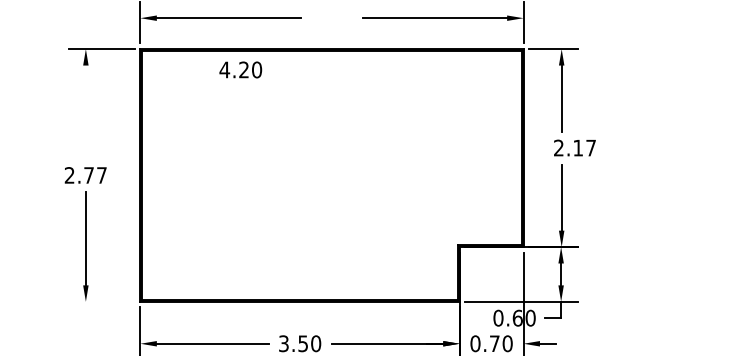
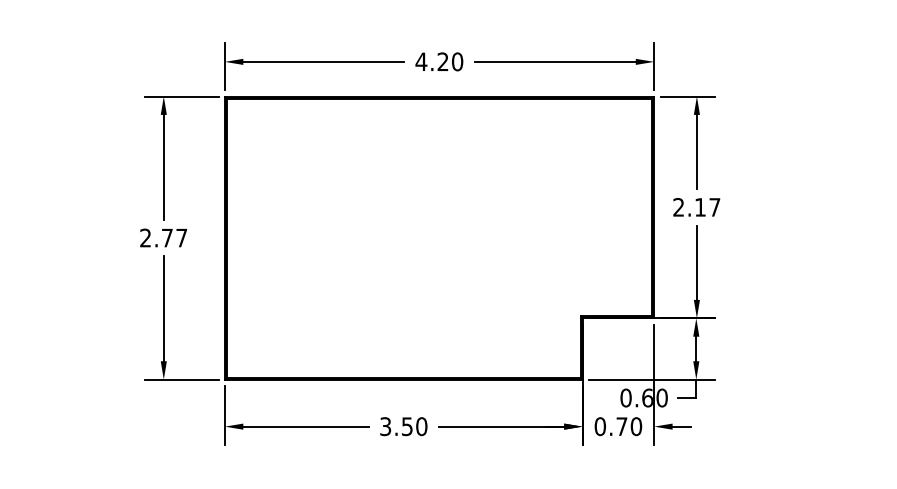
text: (240, 69) -> (439, 61), moved
line: (85, 111) -> (163, 166), added
text: (574, 148) -> (696, 207), moved
line: (101, 301) -> (181, 379), added

